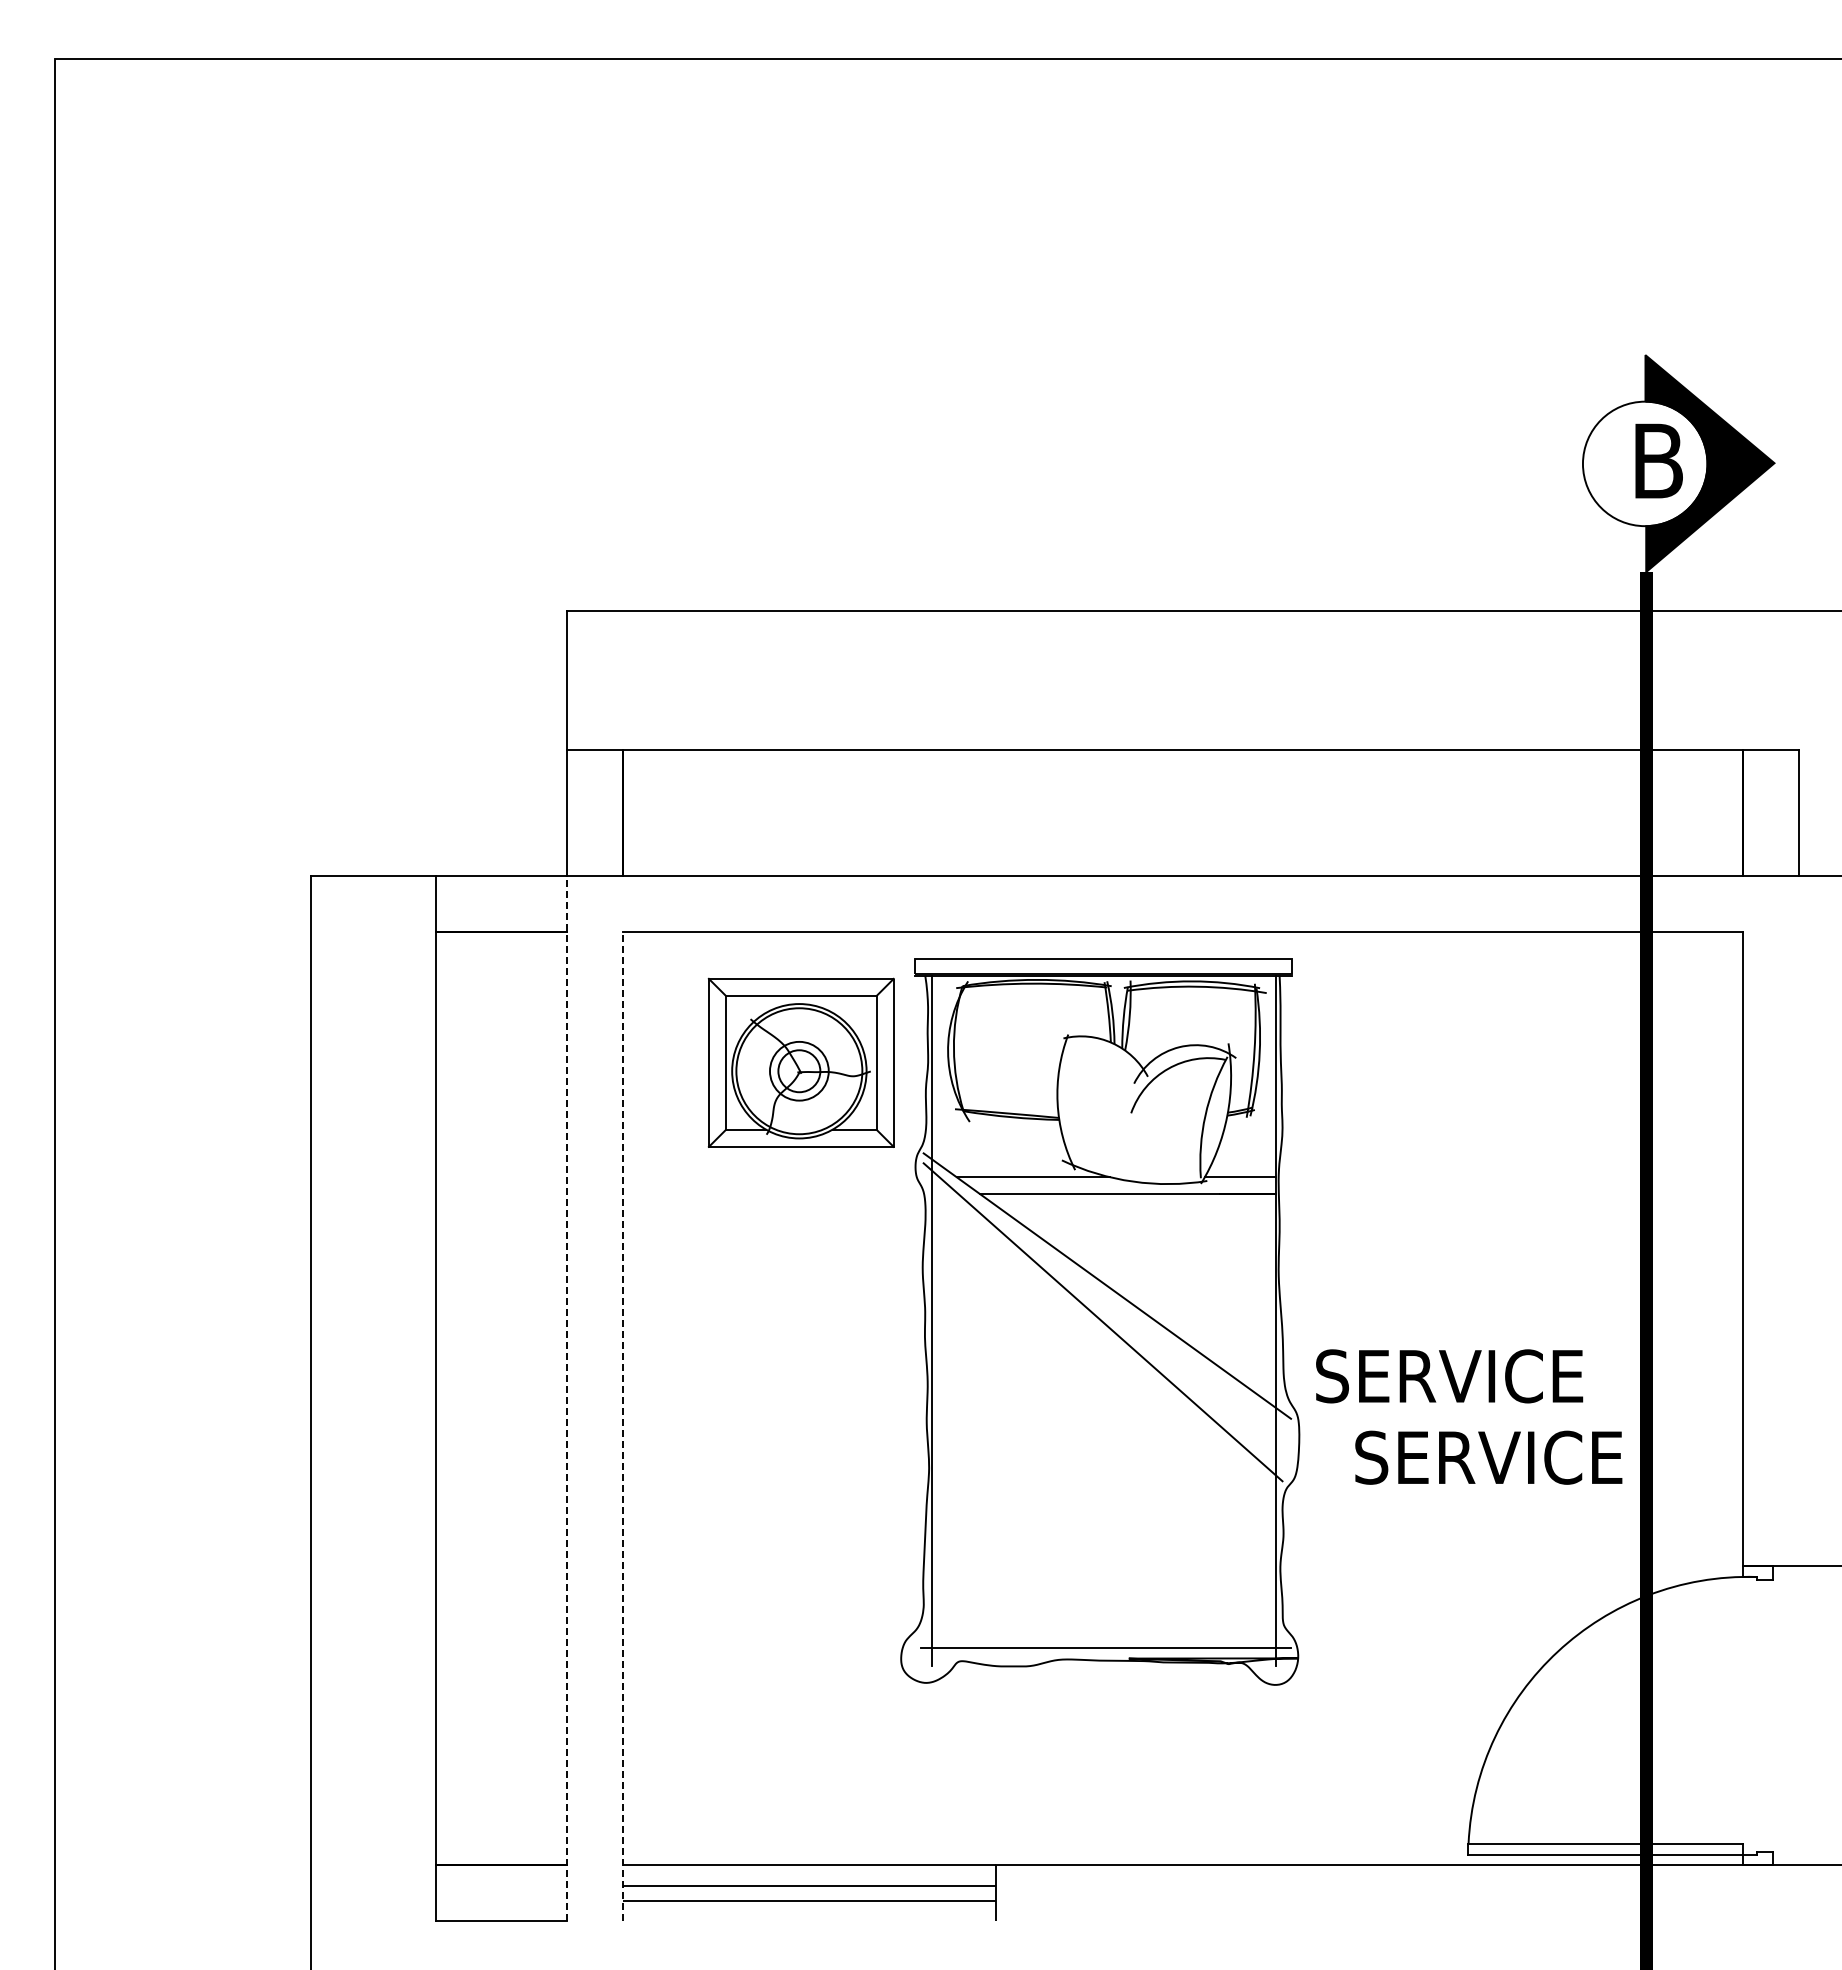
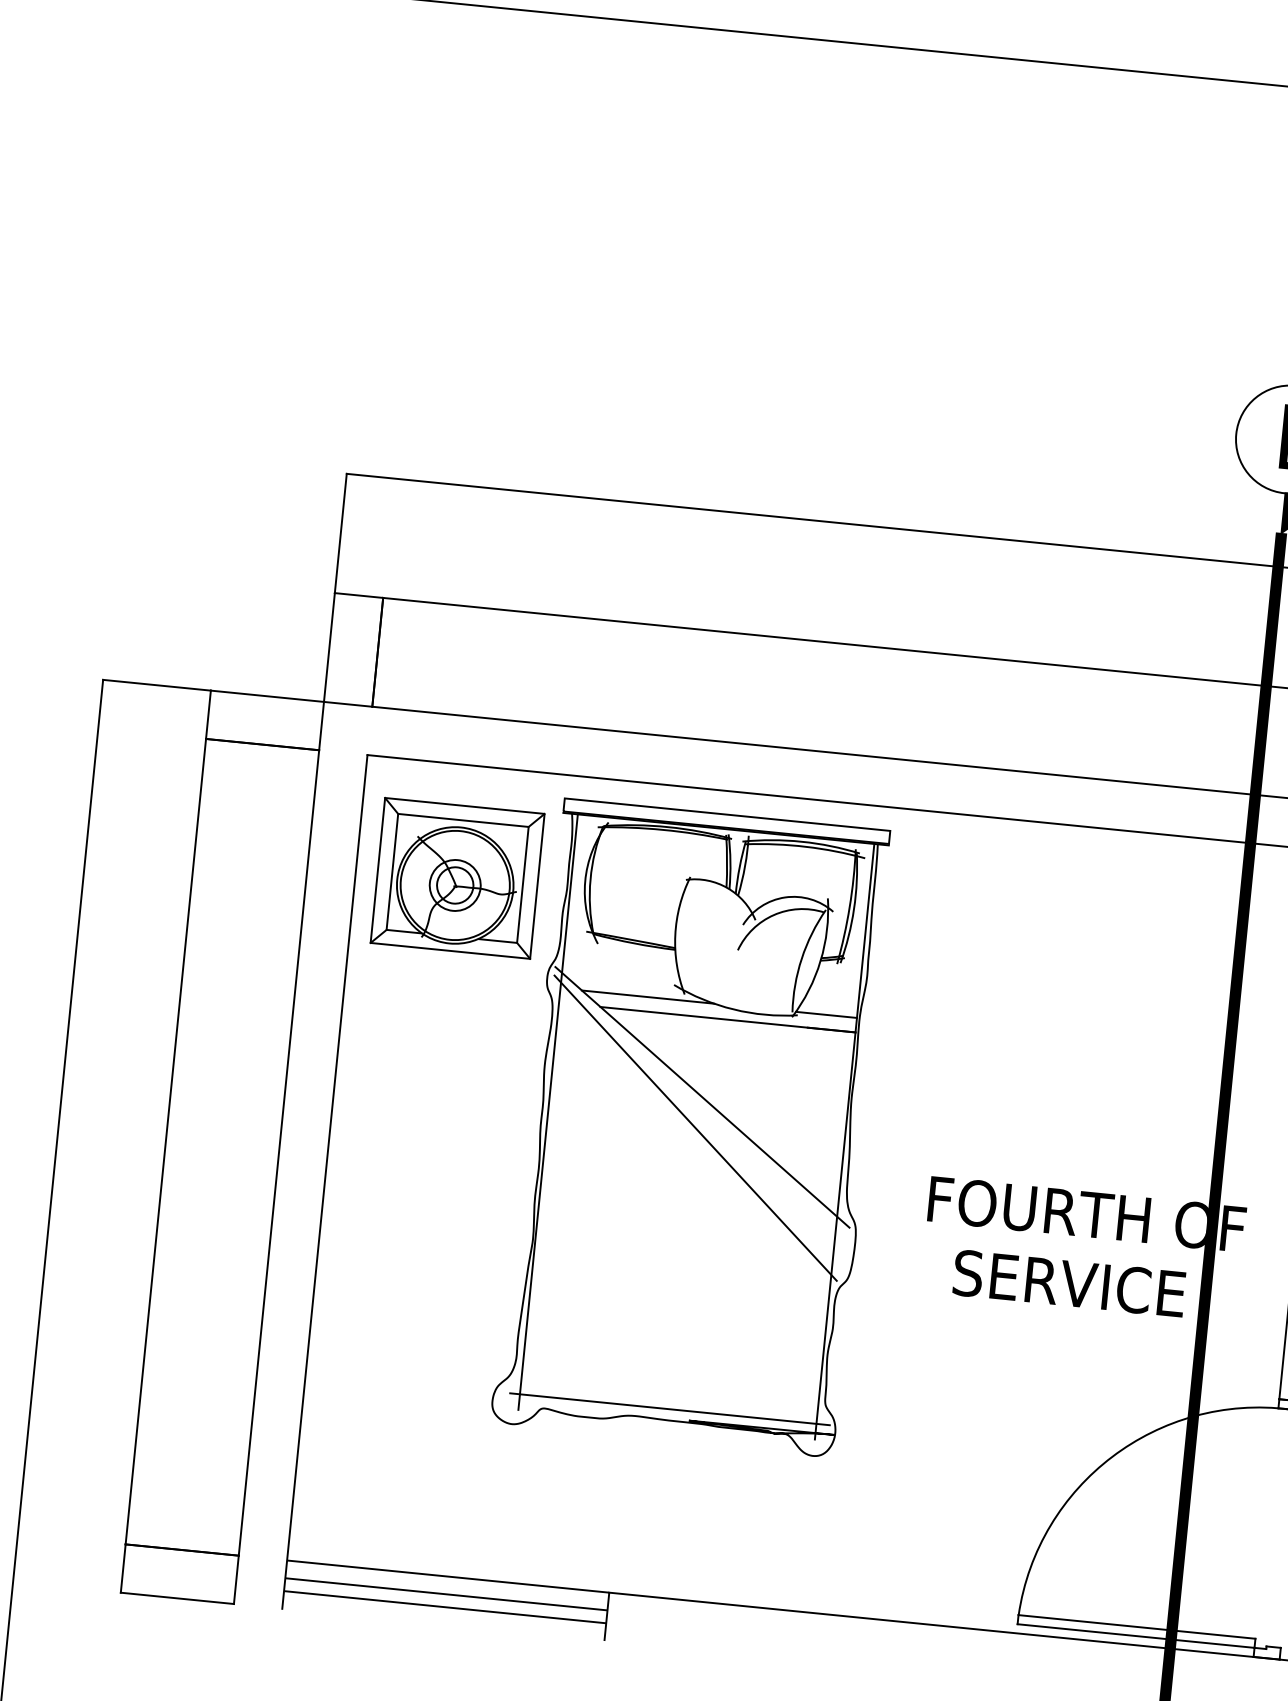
part: (1003, 1321) -> (609, 1118), moved
text: (1500, 1376) -> (1086, 1214), SERVICE -> FOURTH OF
line: (566, 1398) -> (278, 1153), dashed -> solid
line: (622, 1426) -> (324, 1182), dashed -> solid

